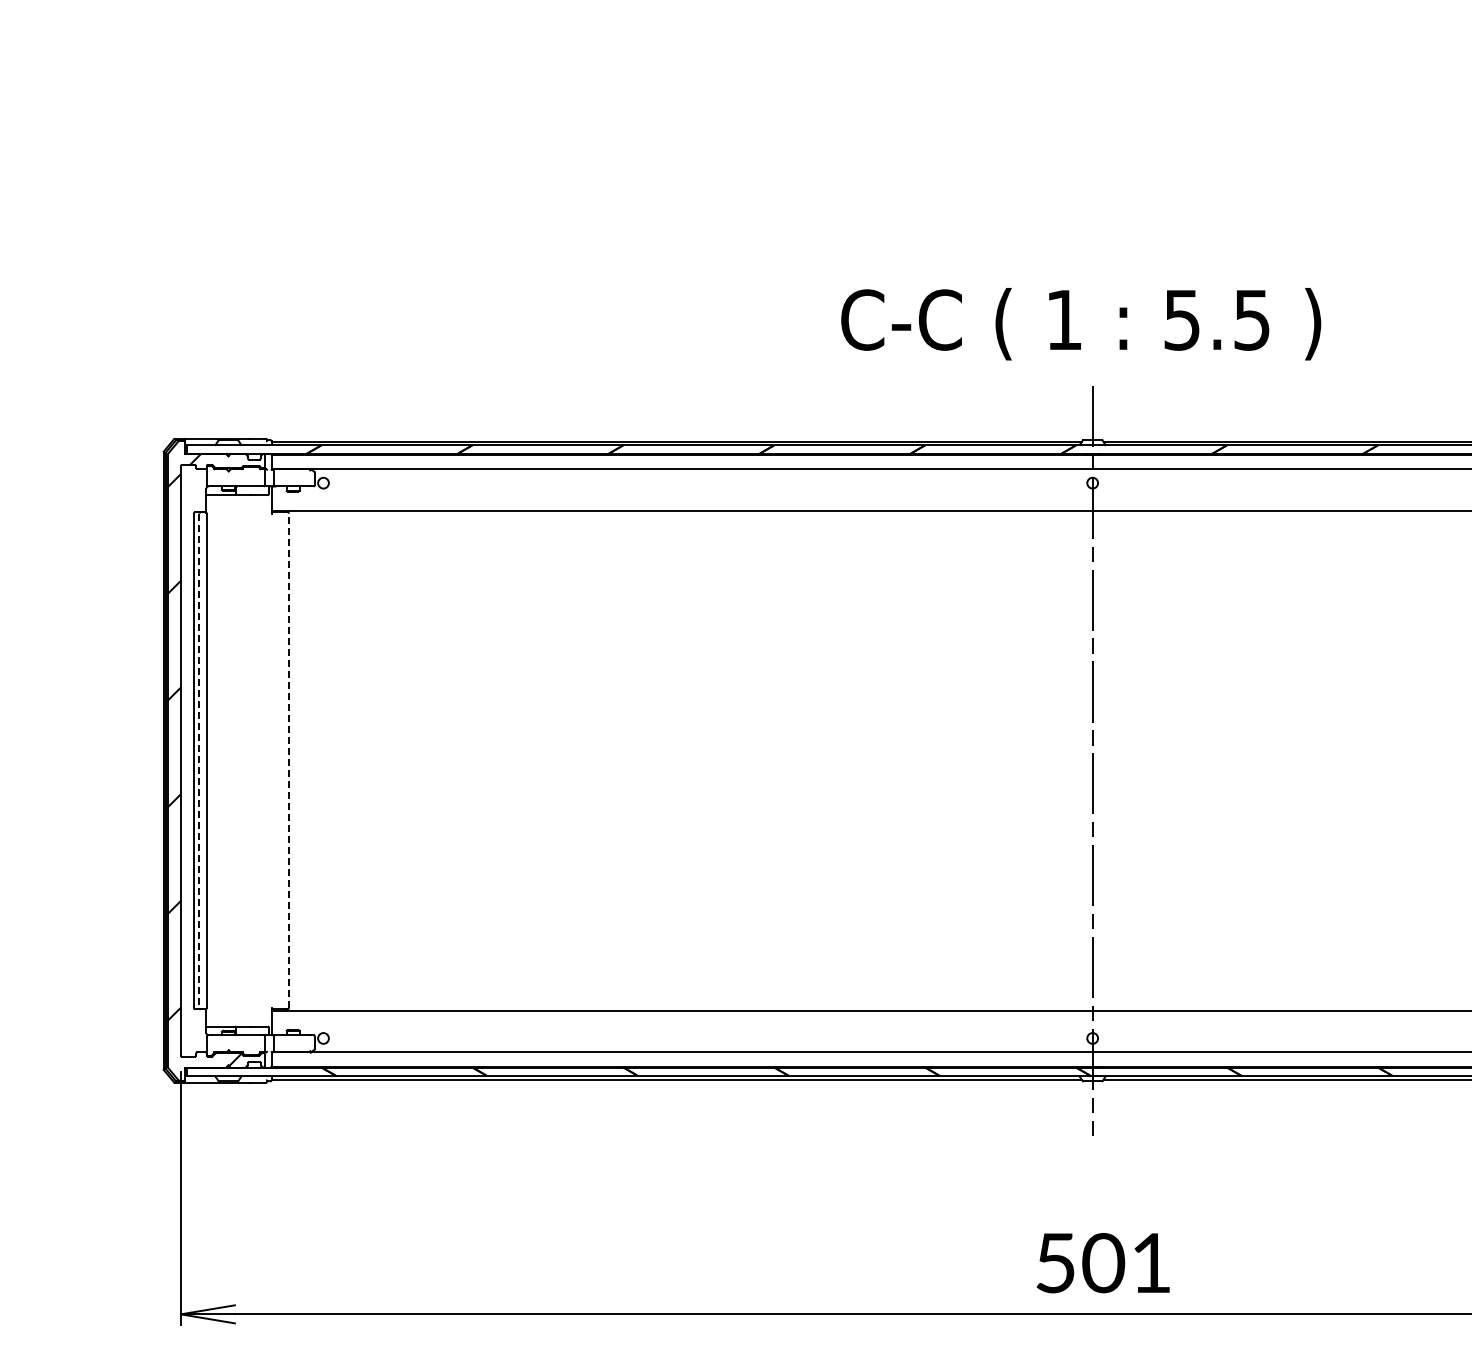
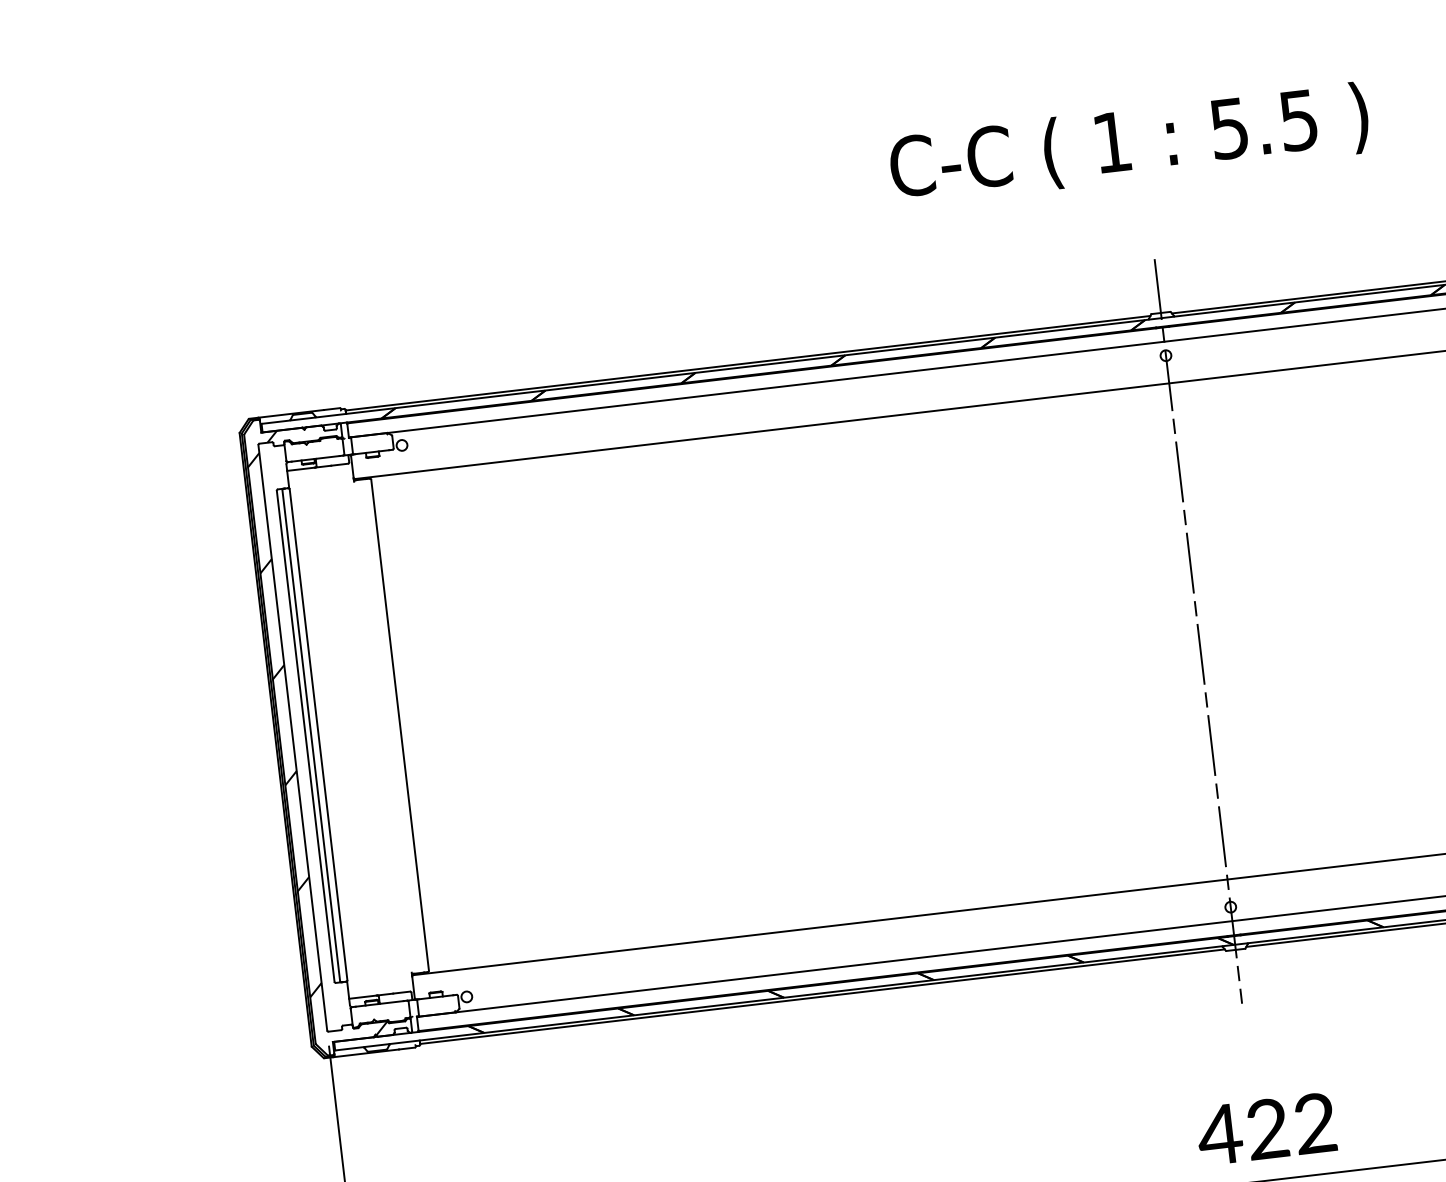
text: (1081, 324) -> (1129, 144), moved
line: (288, 760) -> (399, 724), dashed -> solid
line: (199, 761) -> (311, 736), dashed -> solid
text: (1101, 1263) -> (1265, 1129), 501 -> 422

